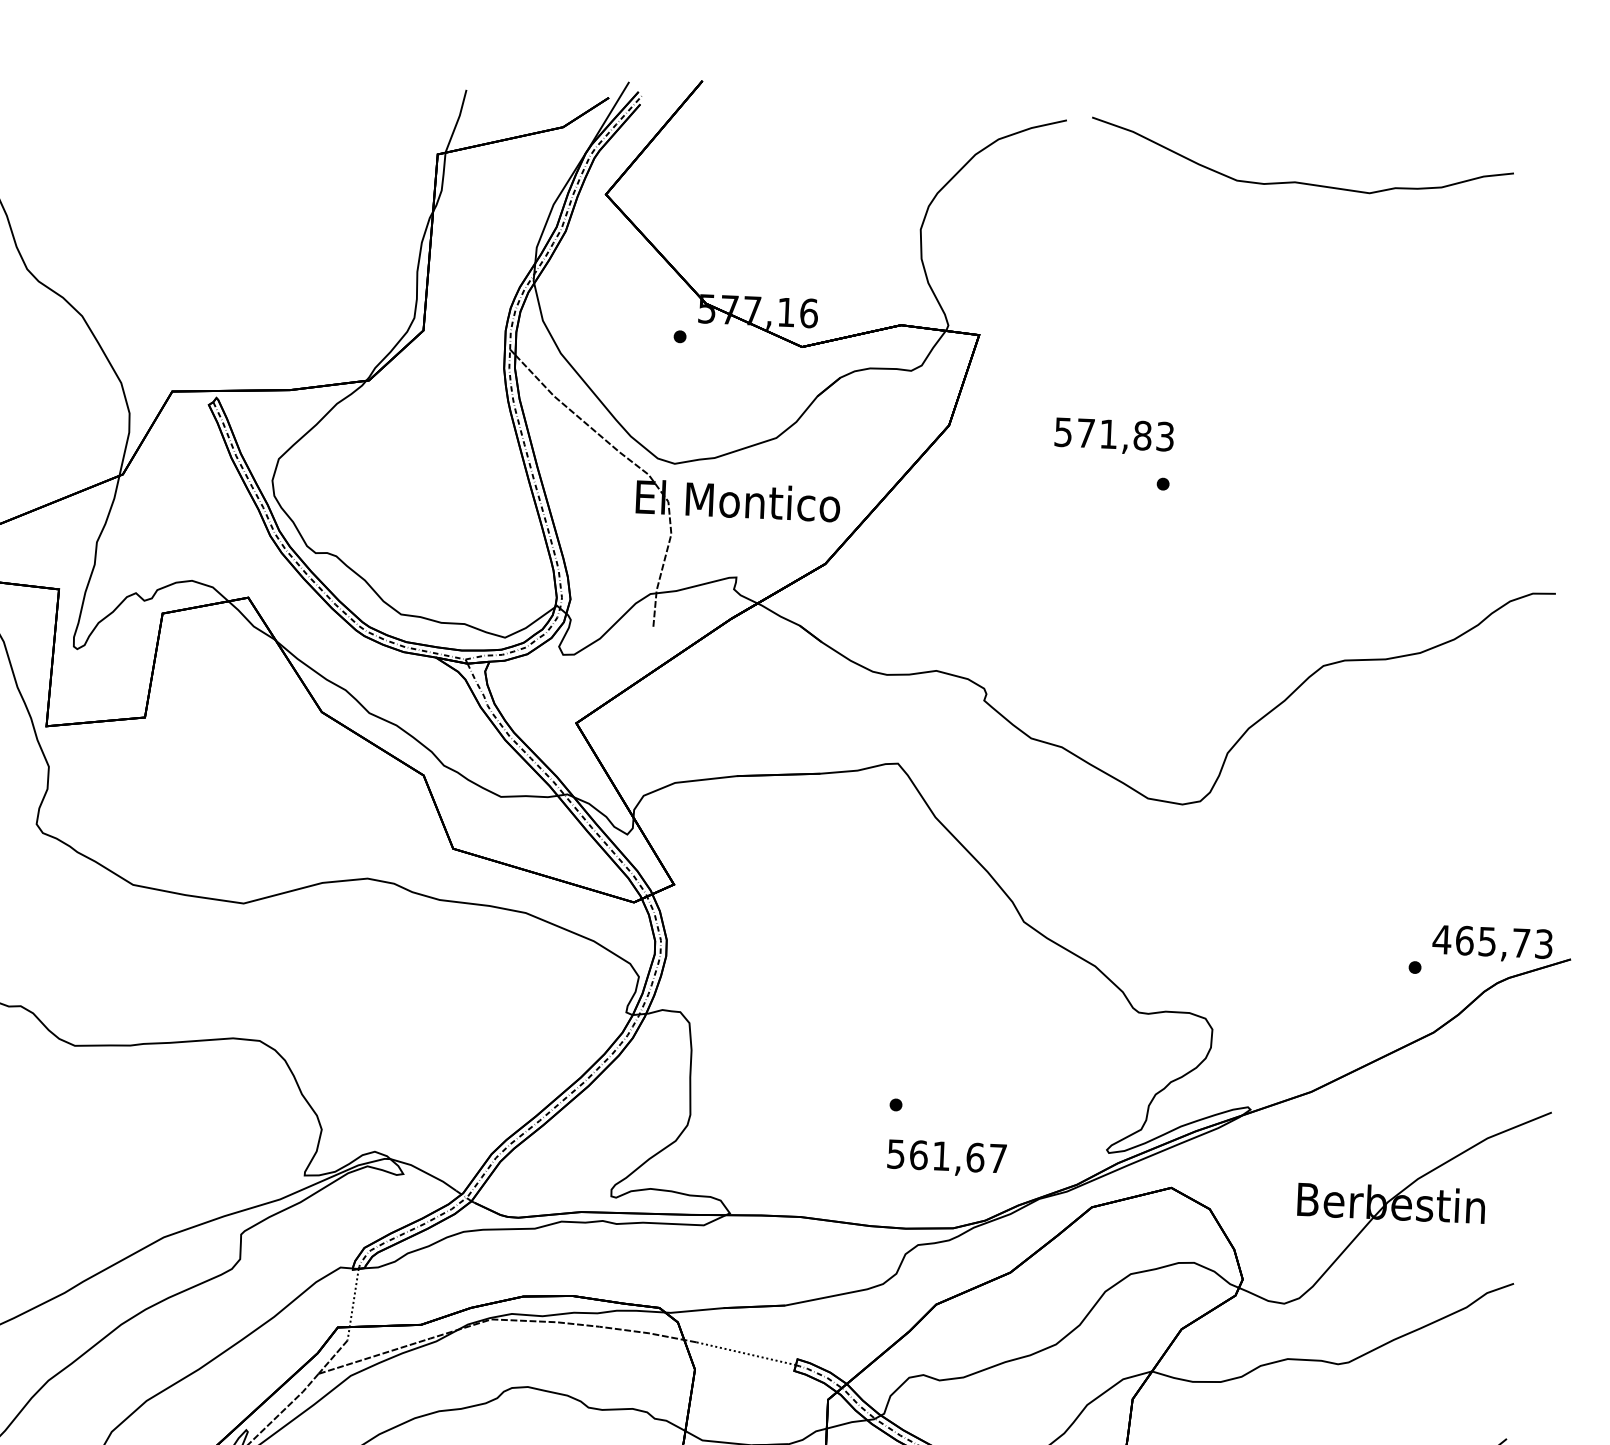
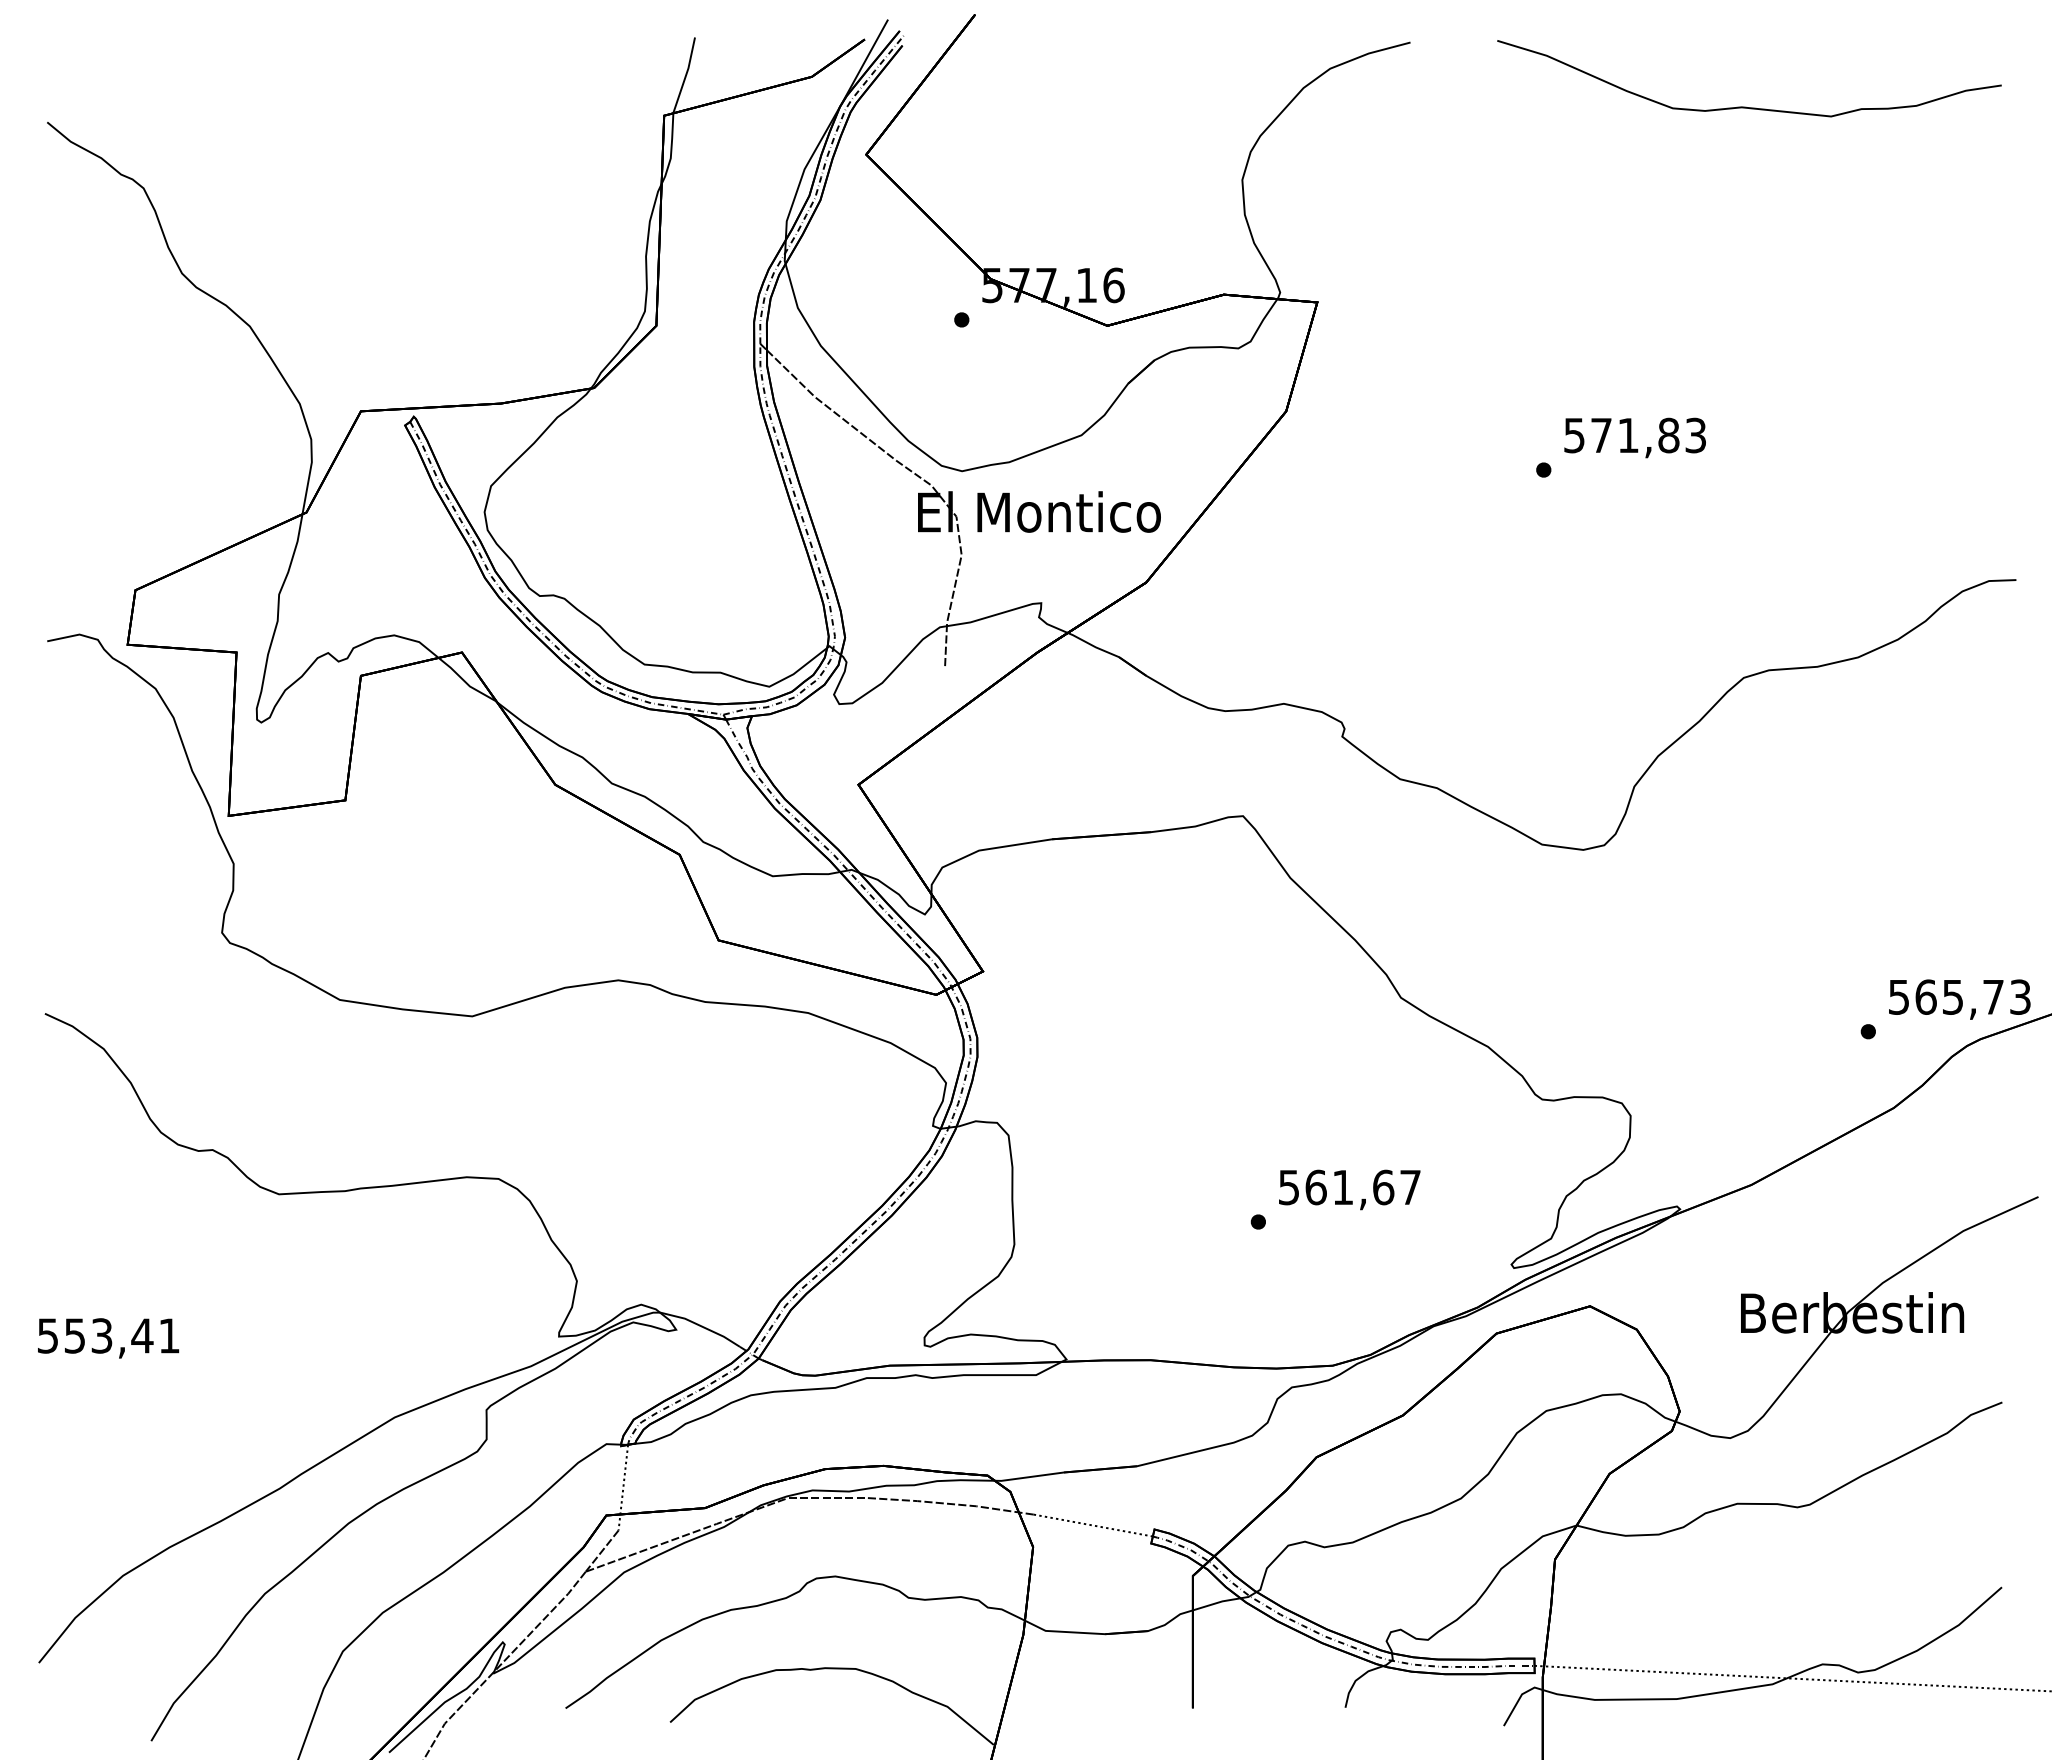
curve: (1298, 181) -> (1746, 106), moved
text: (1113, 436) -> (1634, 437), moved
text: (1441, 939) -> (1898, 997), 465,73 -> 565,73
text: (946, 1158) -> (1349, 1189), moved

